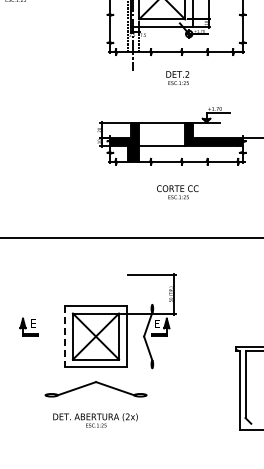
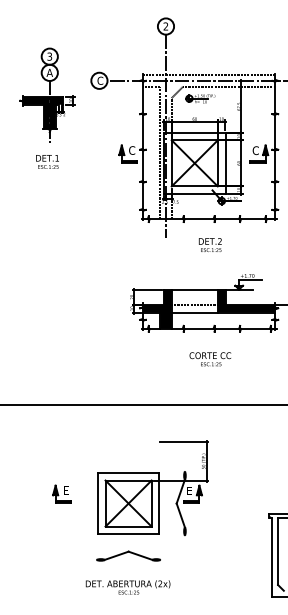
line: (161, 137) -> (194, 304), added
line: (64, 336) -> (97, 503), dashed -> solid
part: (95, 388) -> (128, 555), size x0.62

